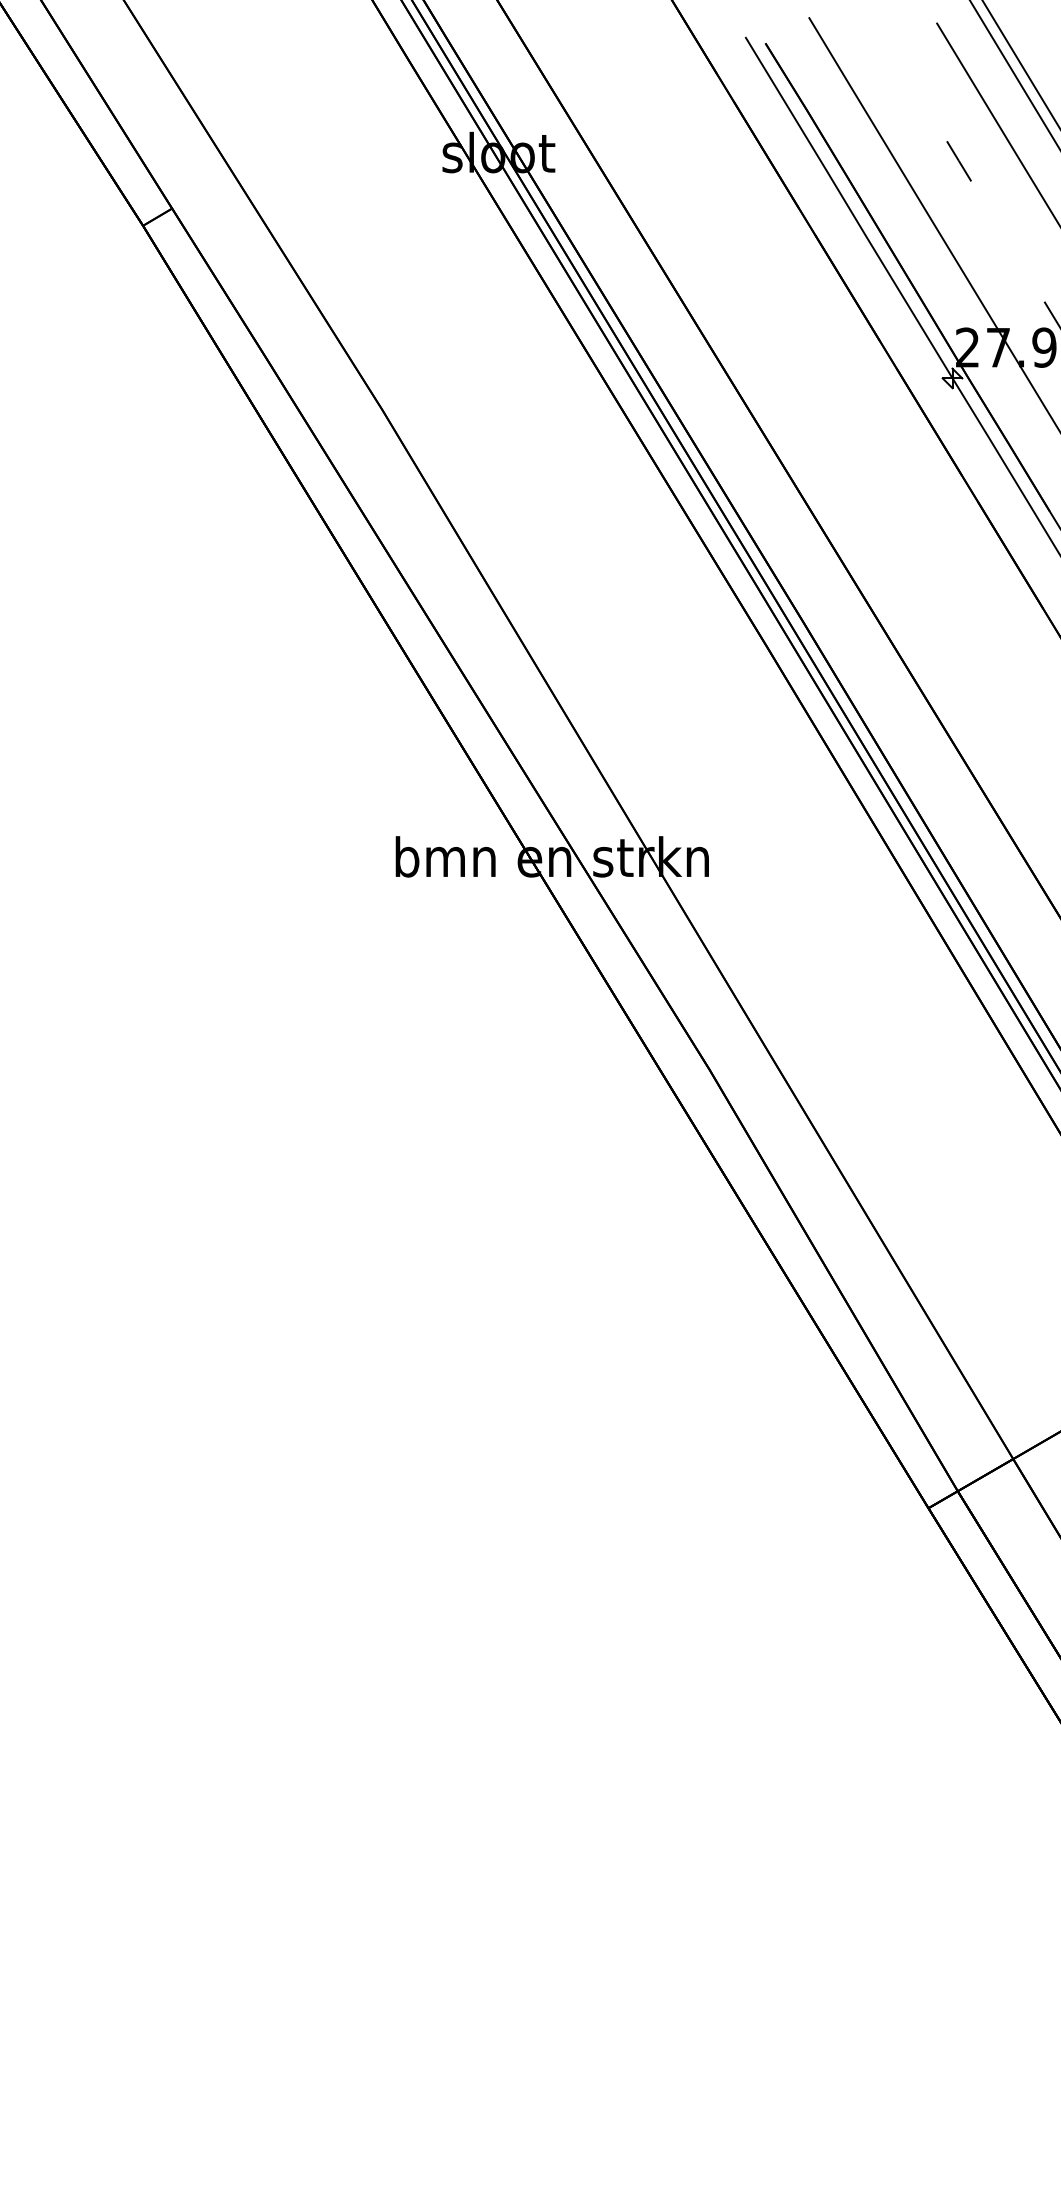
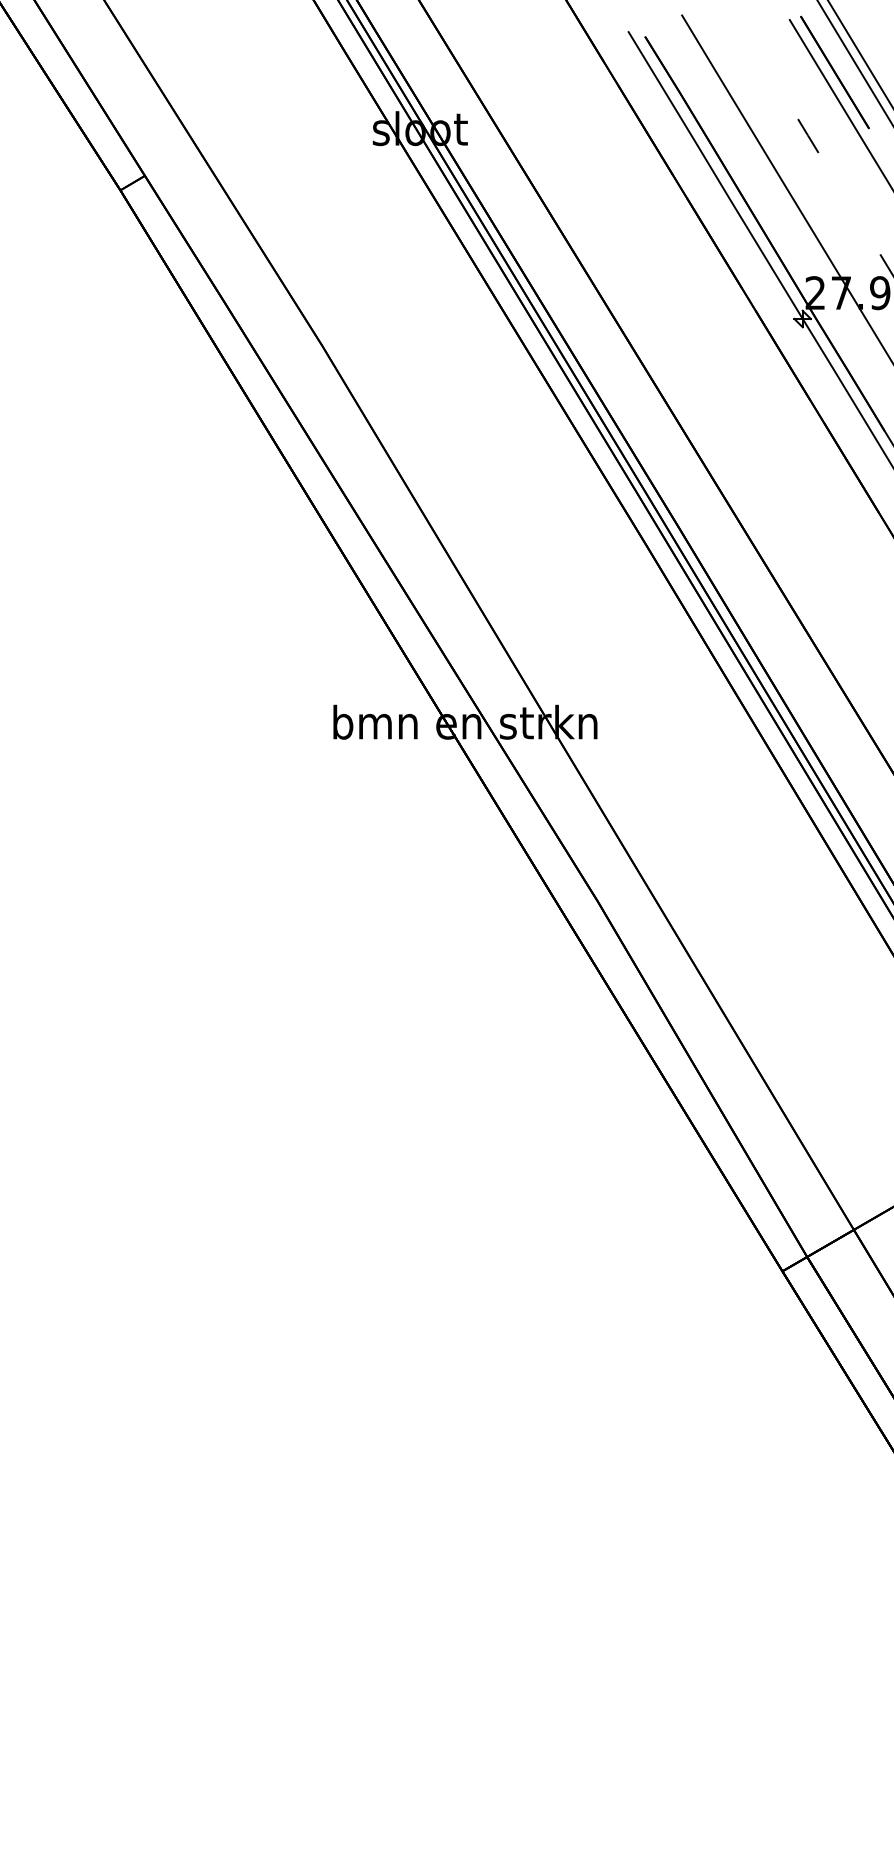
line: (990, 85) -> (834, 72), added

